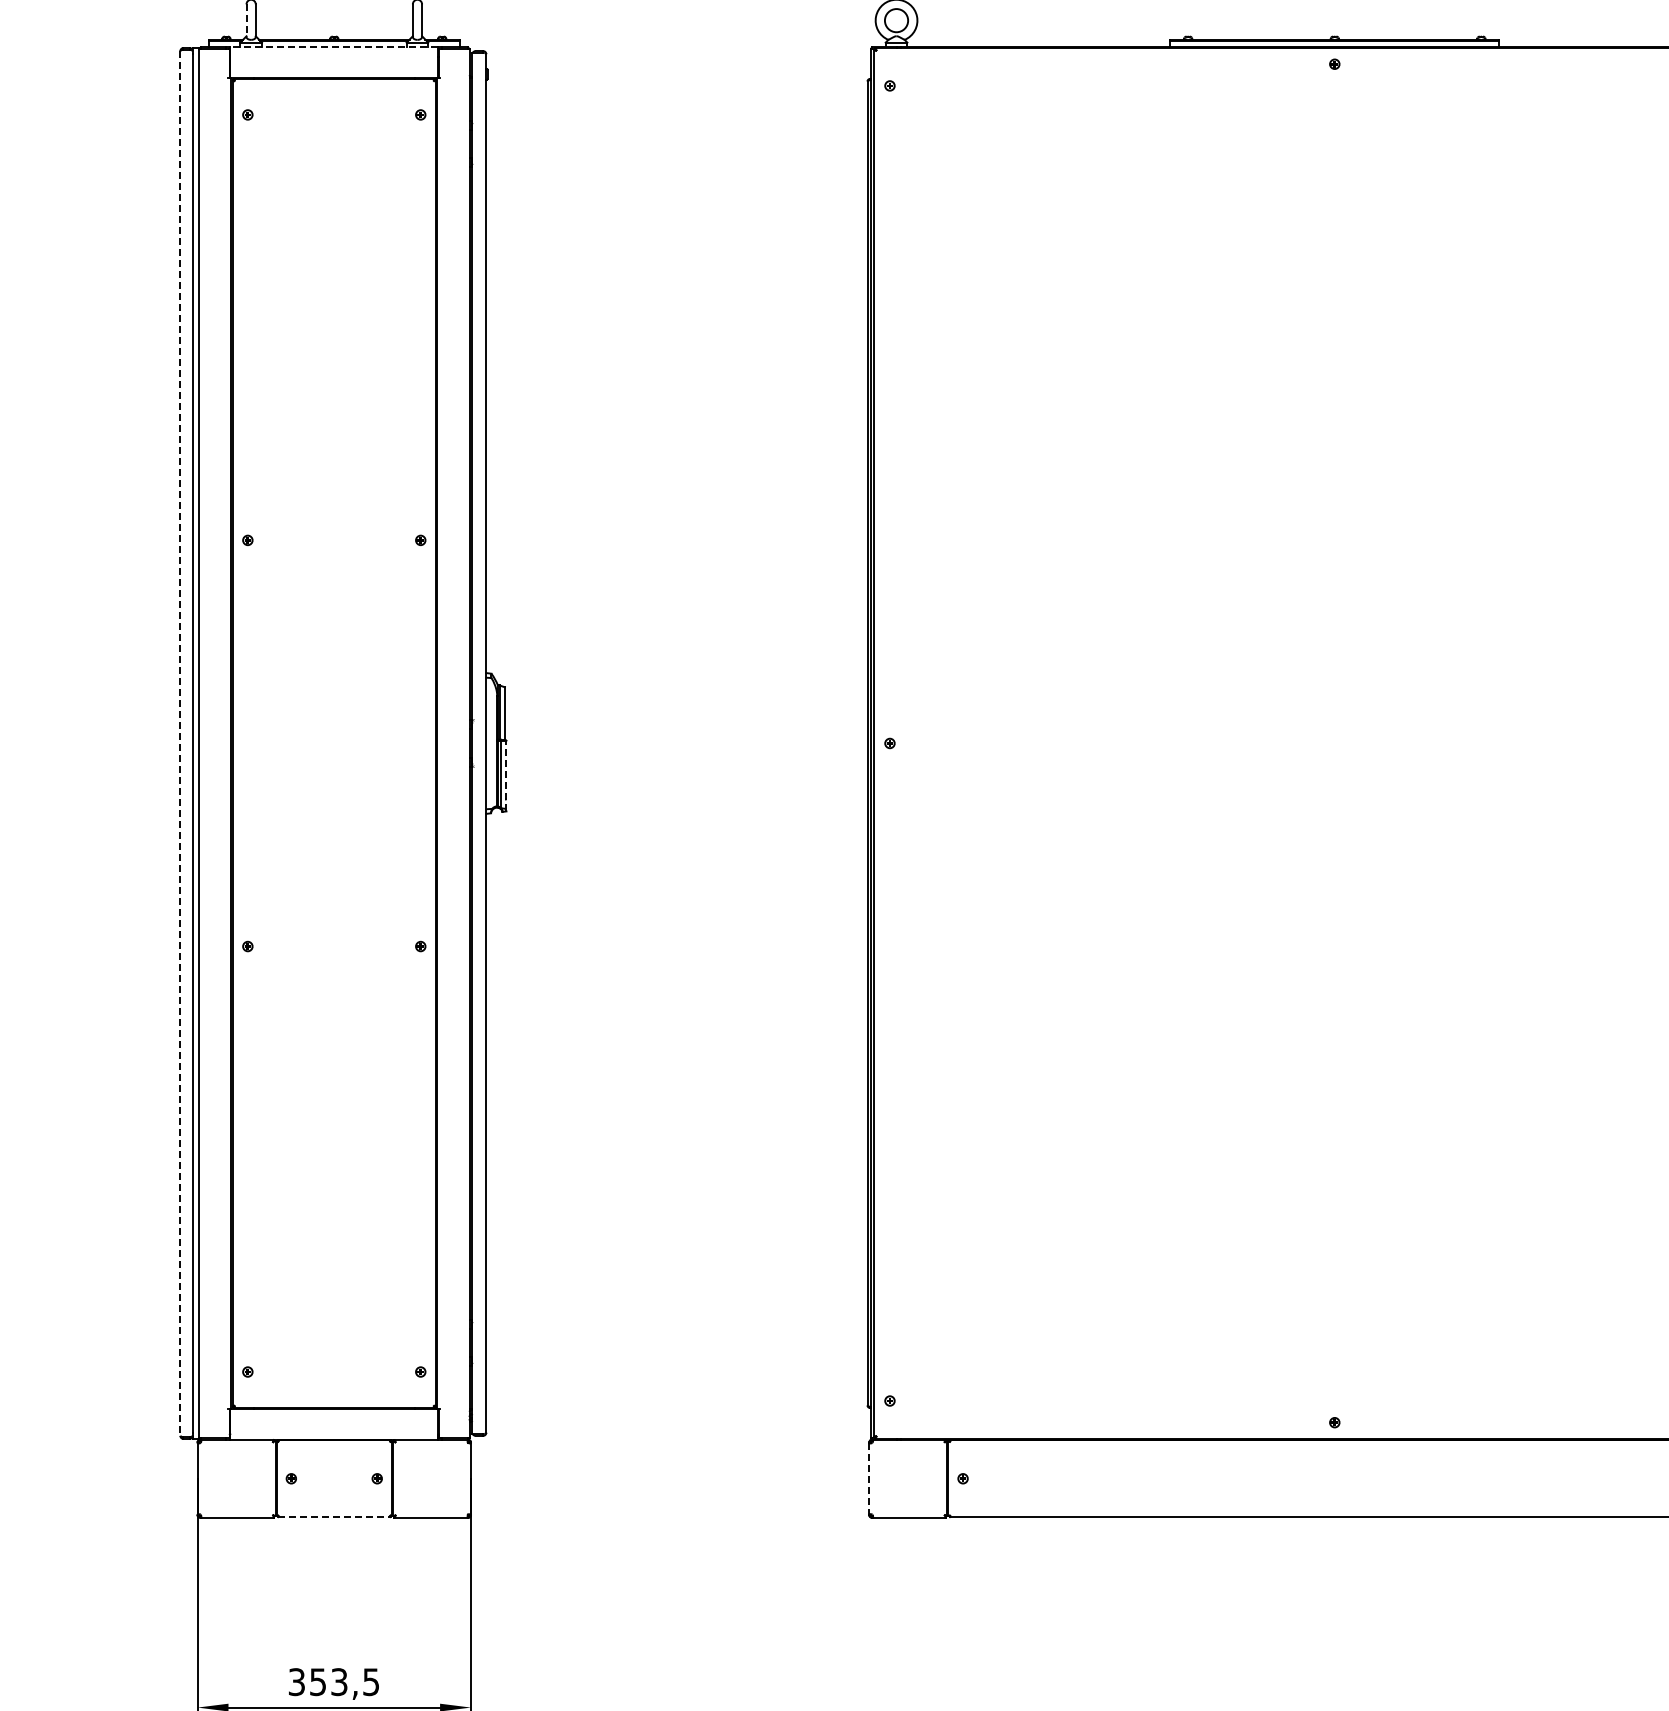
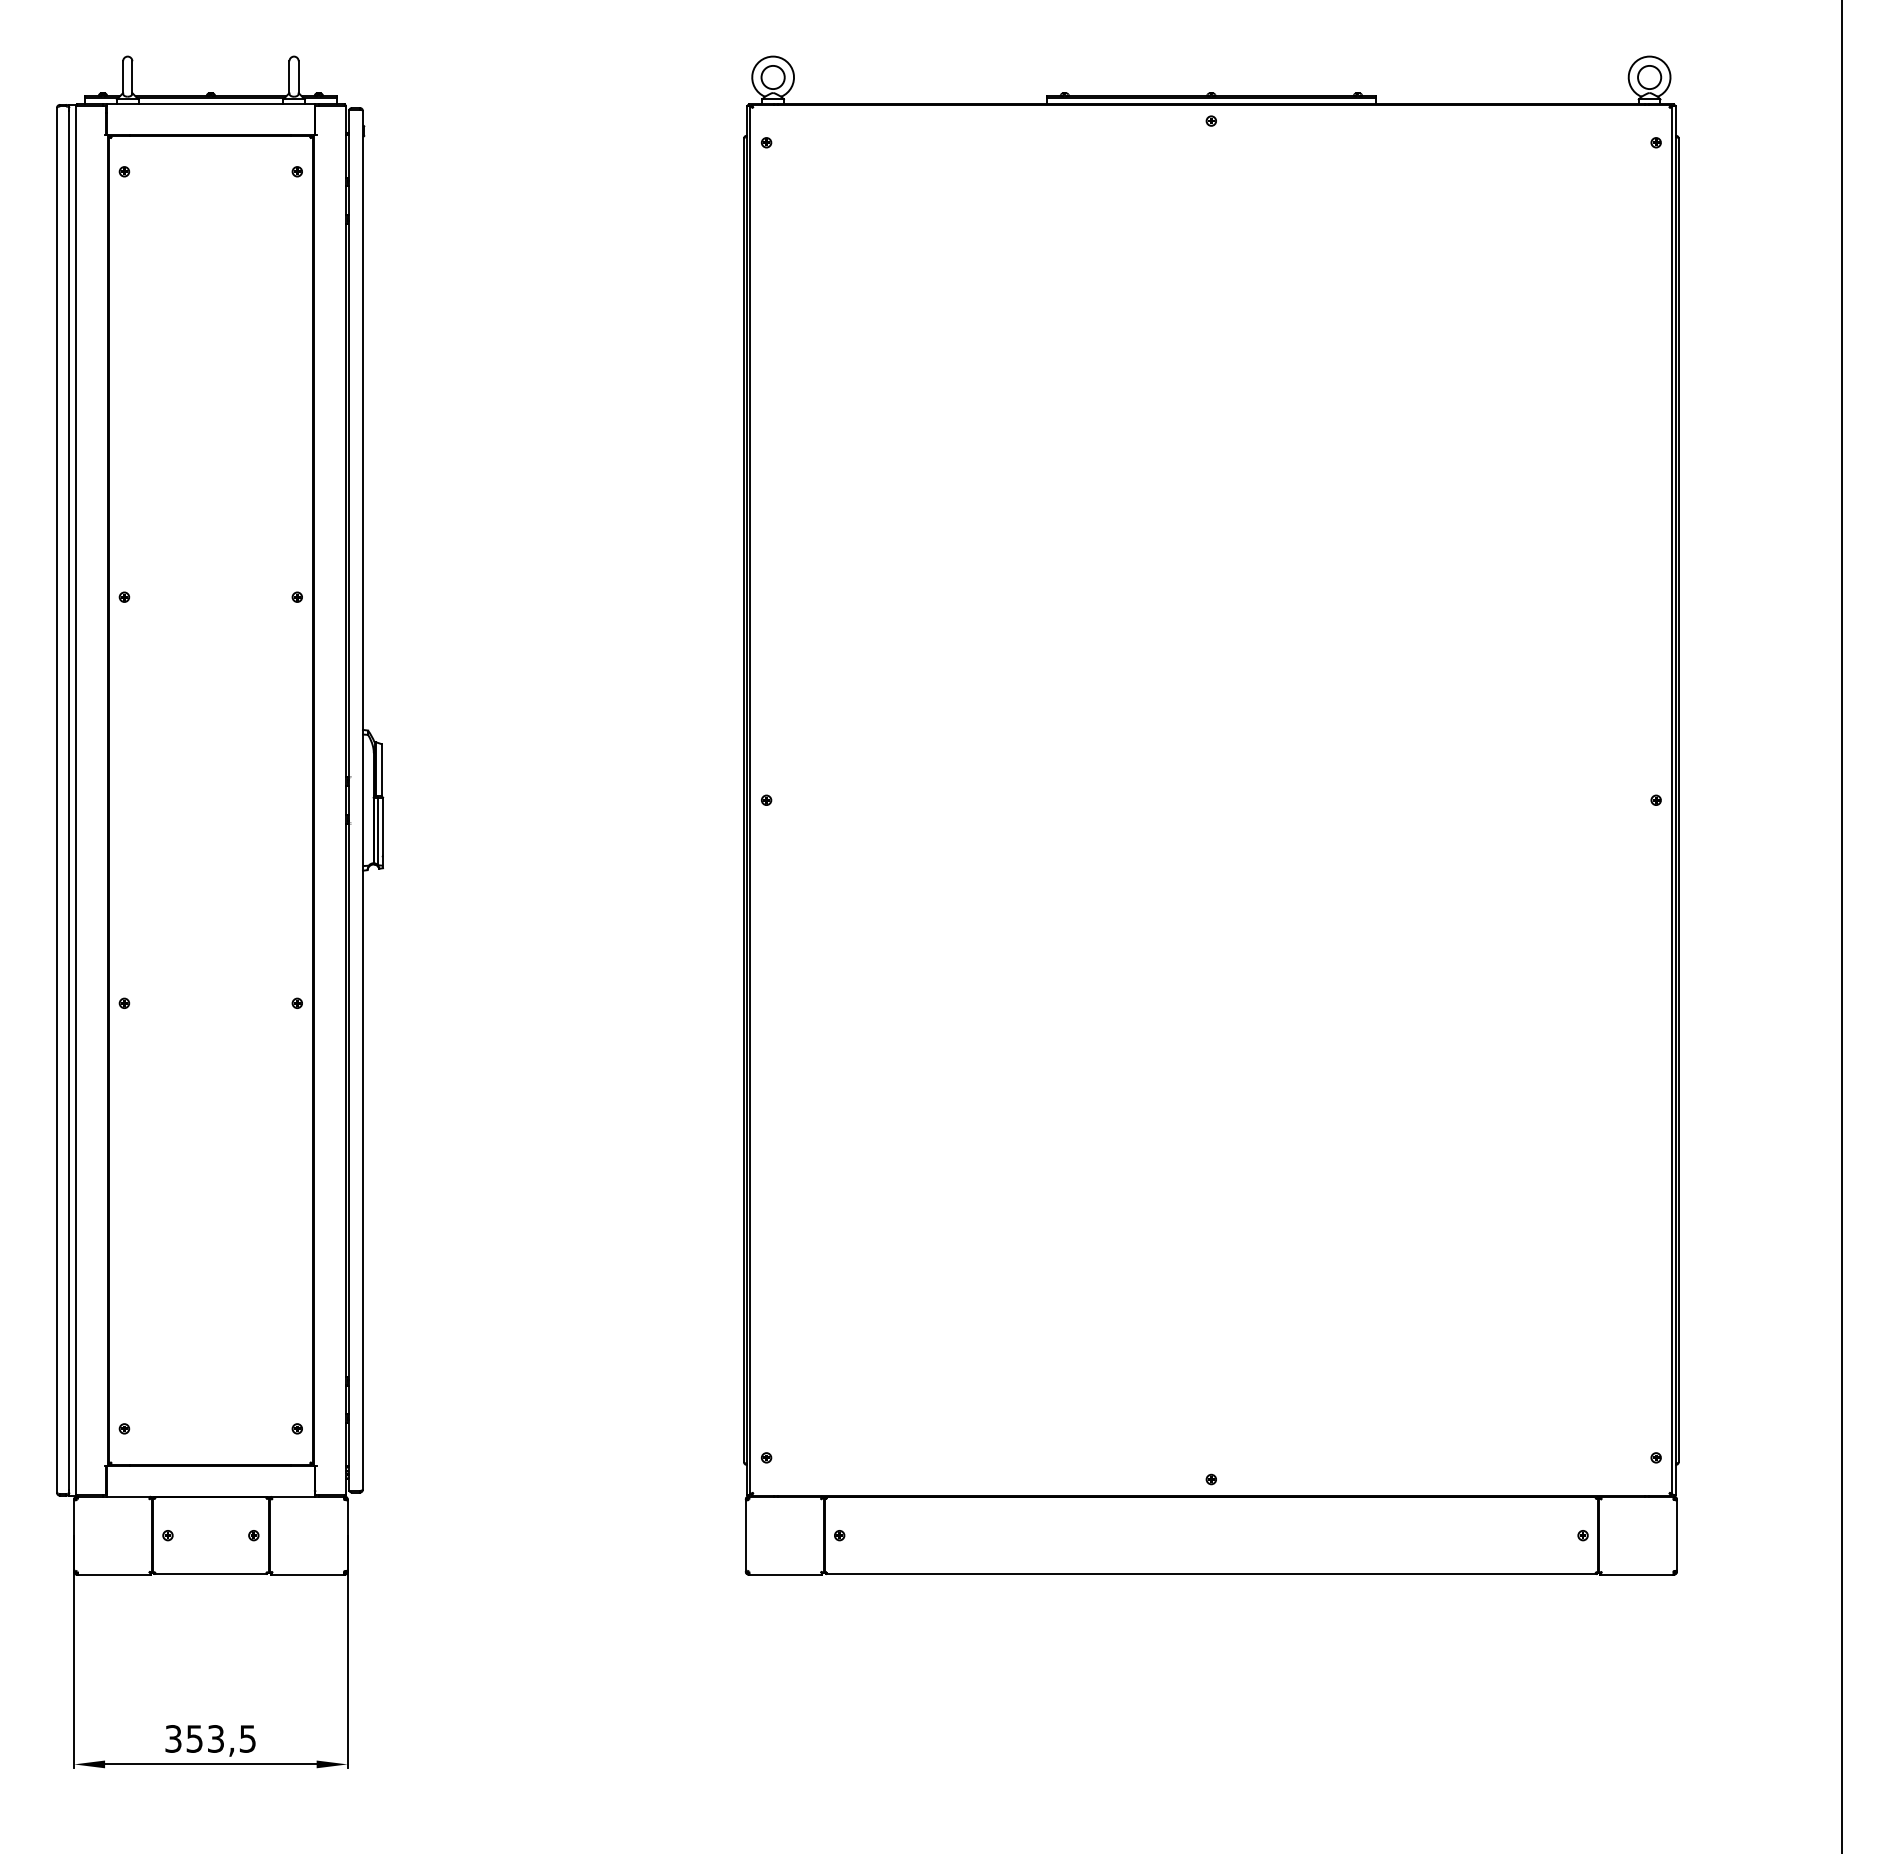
line: (246, 20) -> (123, 77), dashed -> solid
line: (333, 47) -> (210, 104), dashed -> solid
line: (179, 743) -> (56, 800), dashed -> solid
line: (506, 775) -> (383, 832), dashed -> solid
line: (868, 1478) -> (745, 1535), dashed -> solid
line: (334, 1517) -> (211, 1574), dashed -> solid

